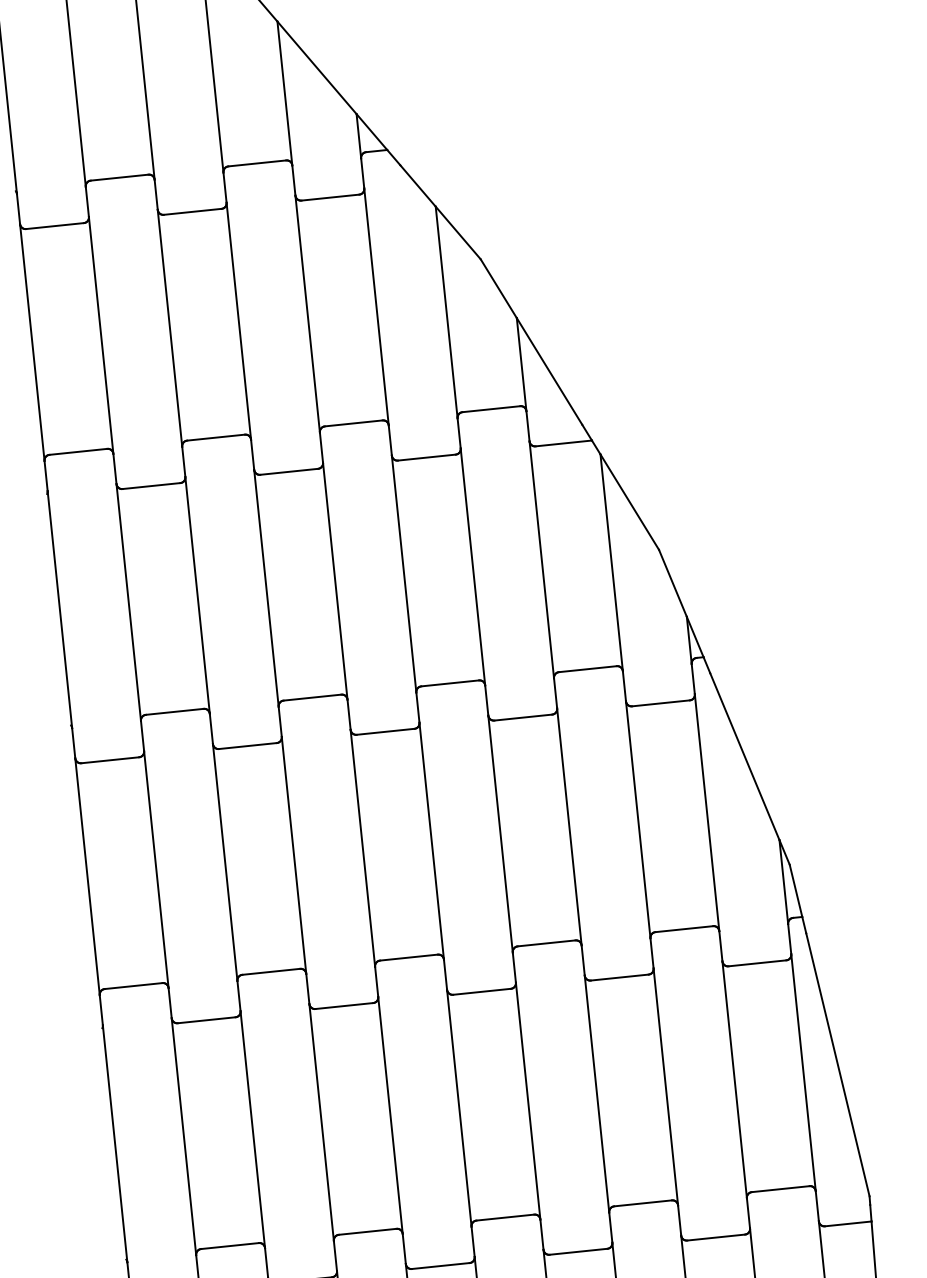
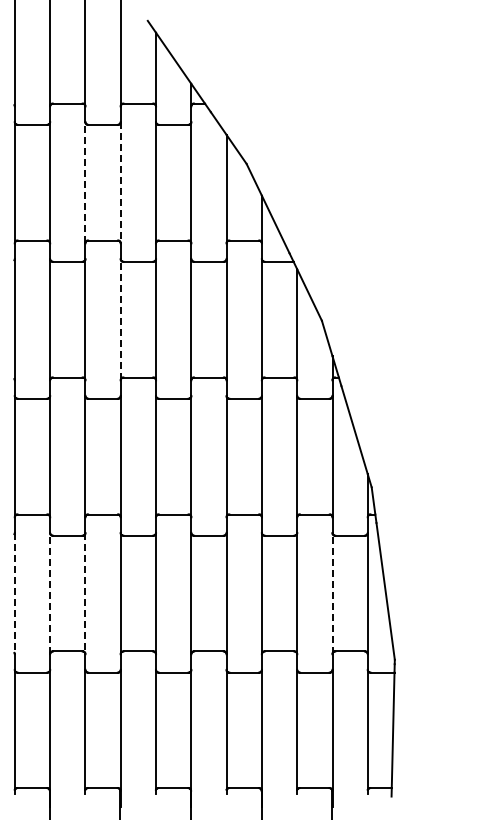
line: (238, 320) -> (120, 182), solid -> dashed
line: (170, 327) -> (85, 182), solid -> dashed
line: (265, 587) -> (120, 319), solid -> dashed
line: (734, 1079) -> (332, 593), solid -> dashed
line: (252, 1129) -> (85, 593), solid -> dashed
line: (184, 1136) -> (50, 593), solid -> dashed
line: (114, 1143) -> (14, 593), solid -> dashed

